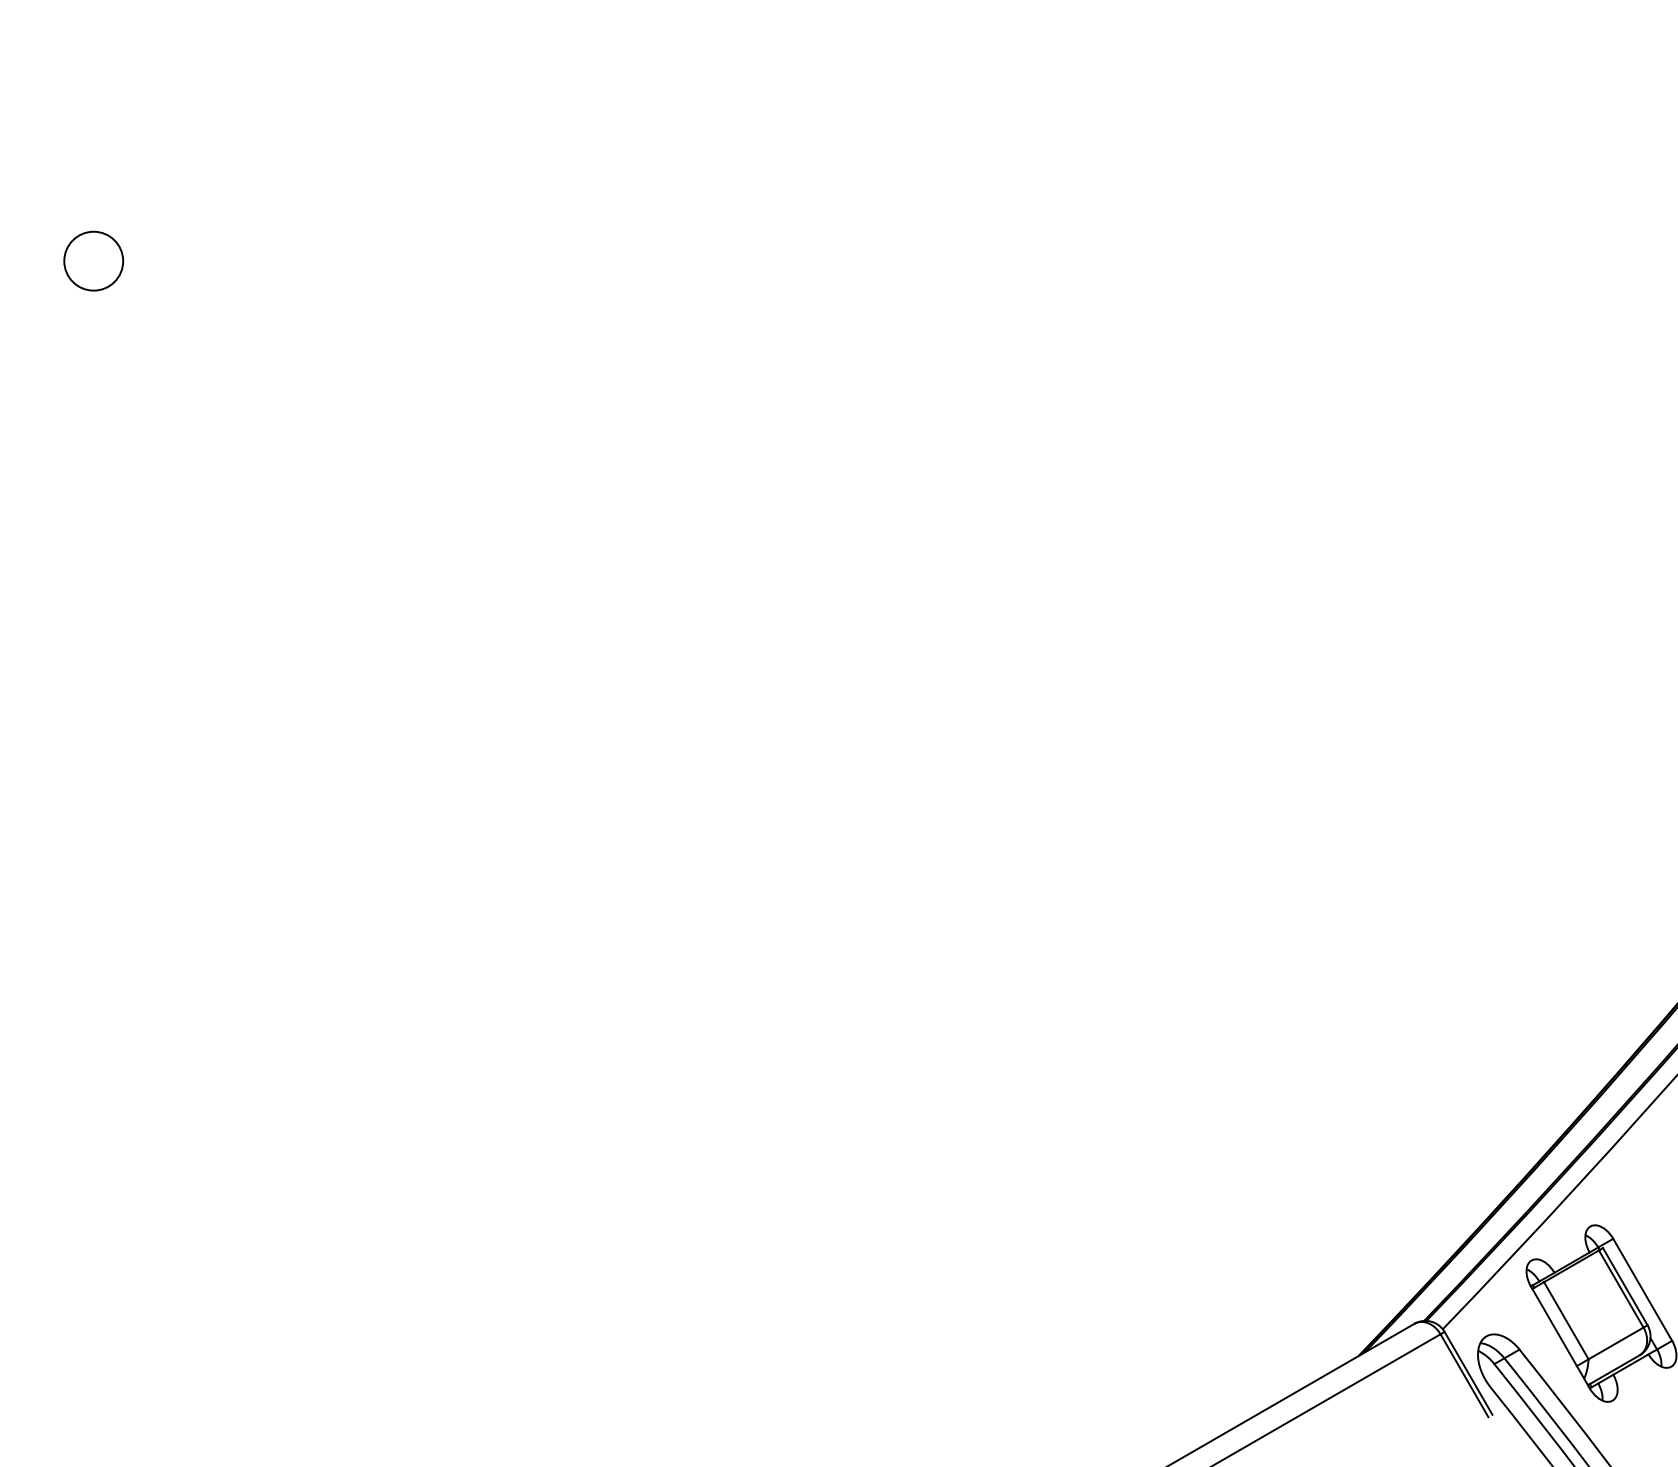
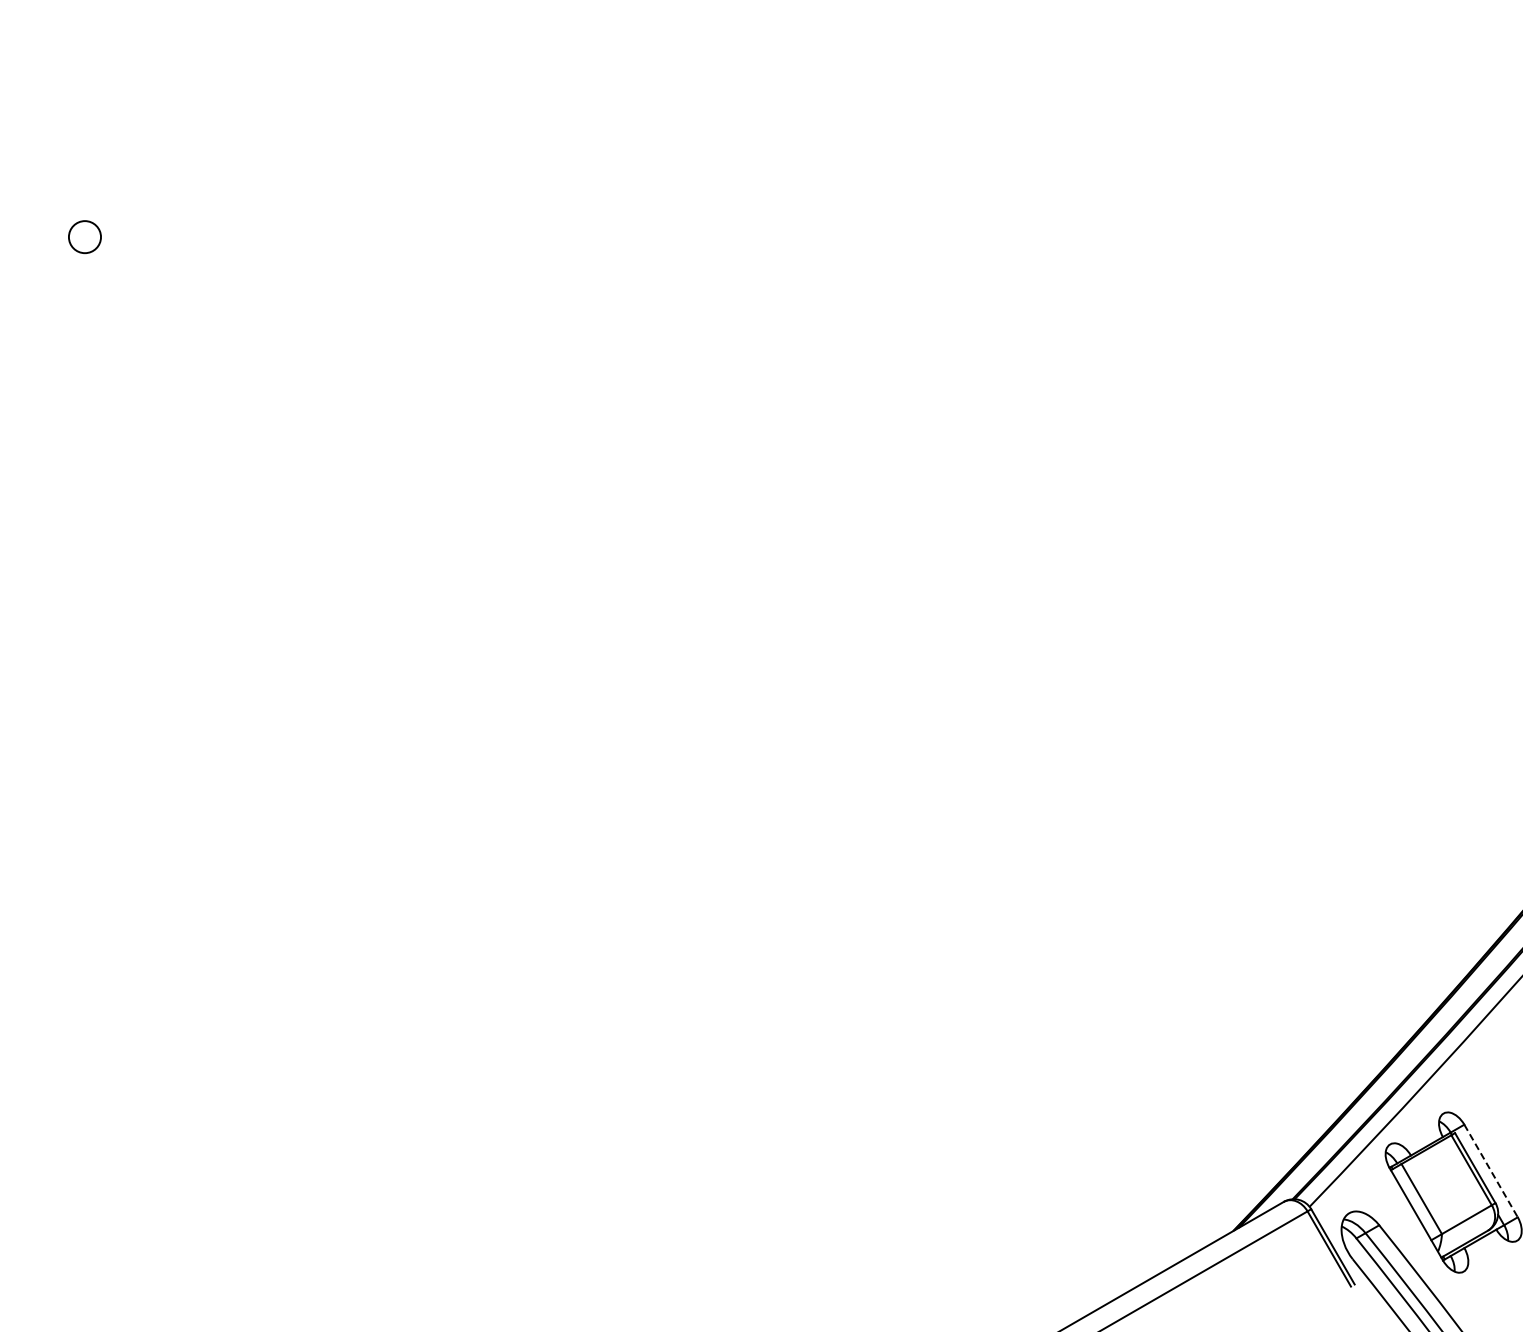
circle: (93, 260) -> (84, 236), size x0.6
line: (1643, 1290) -> (1491, 1171), solid -> dashed

